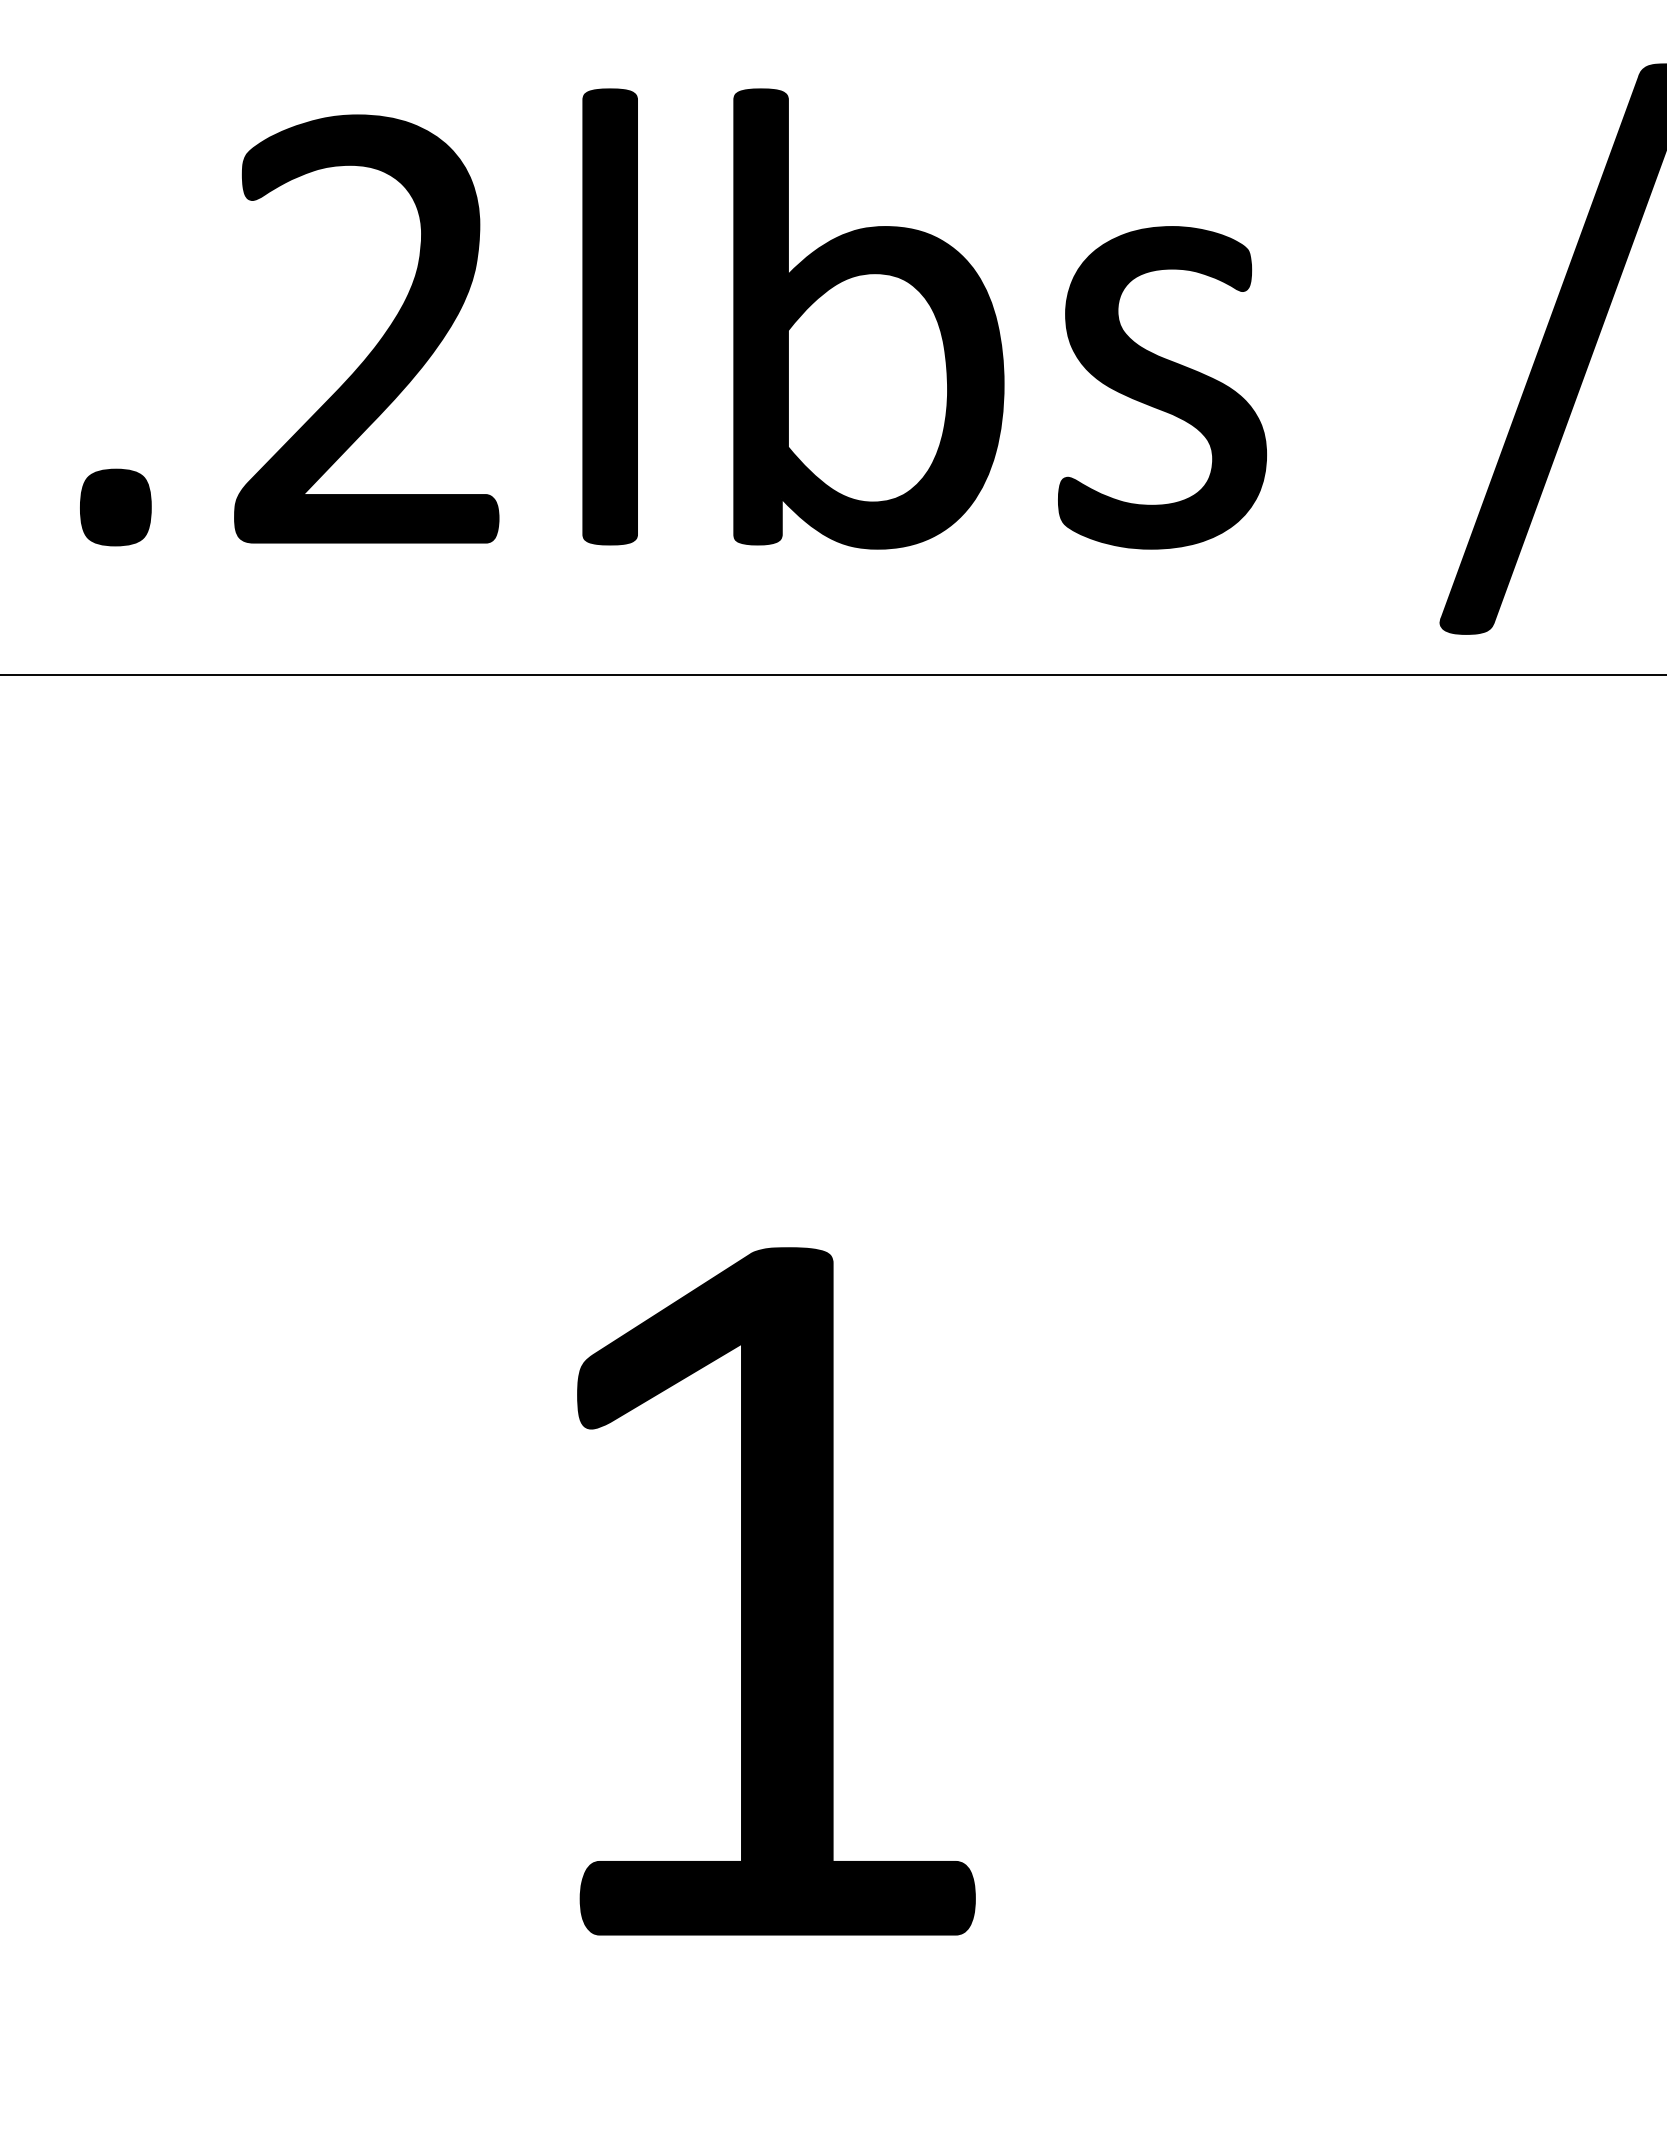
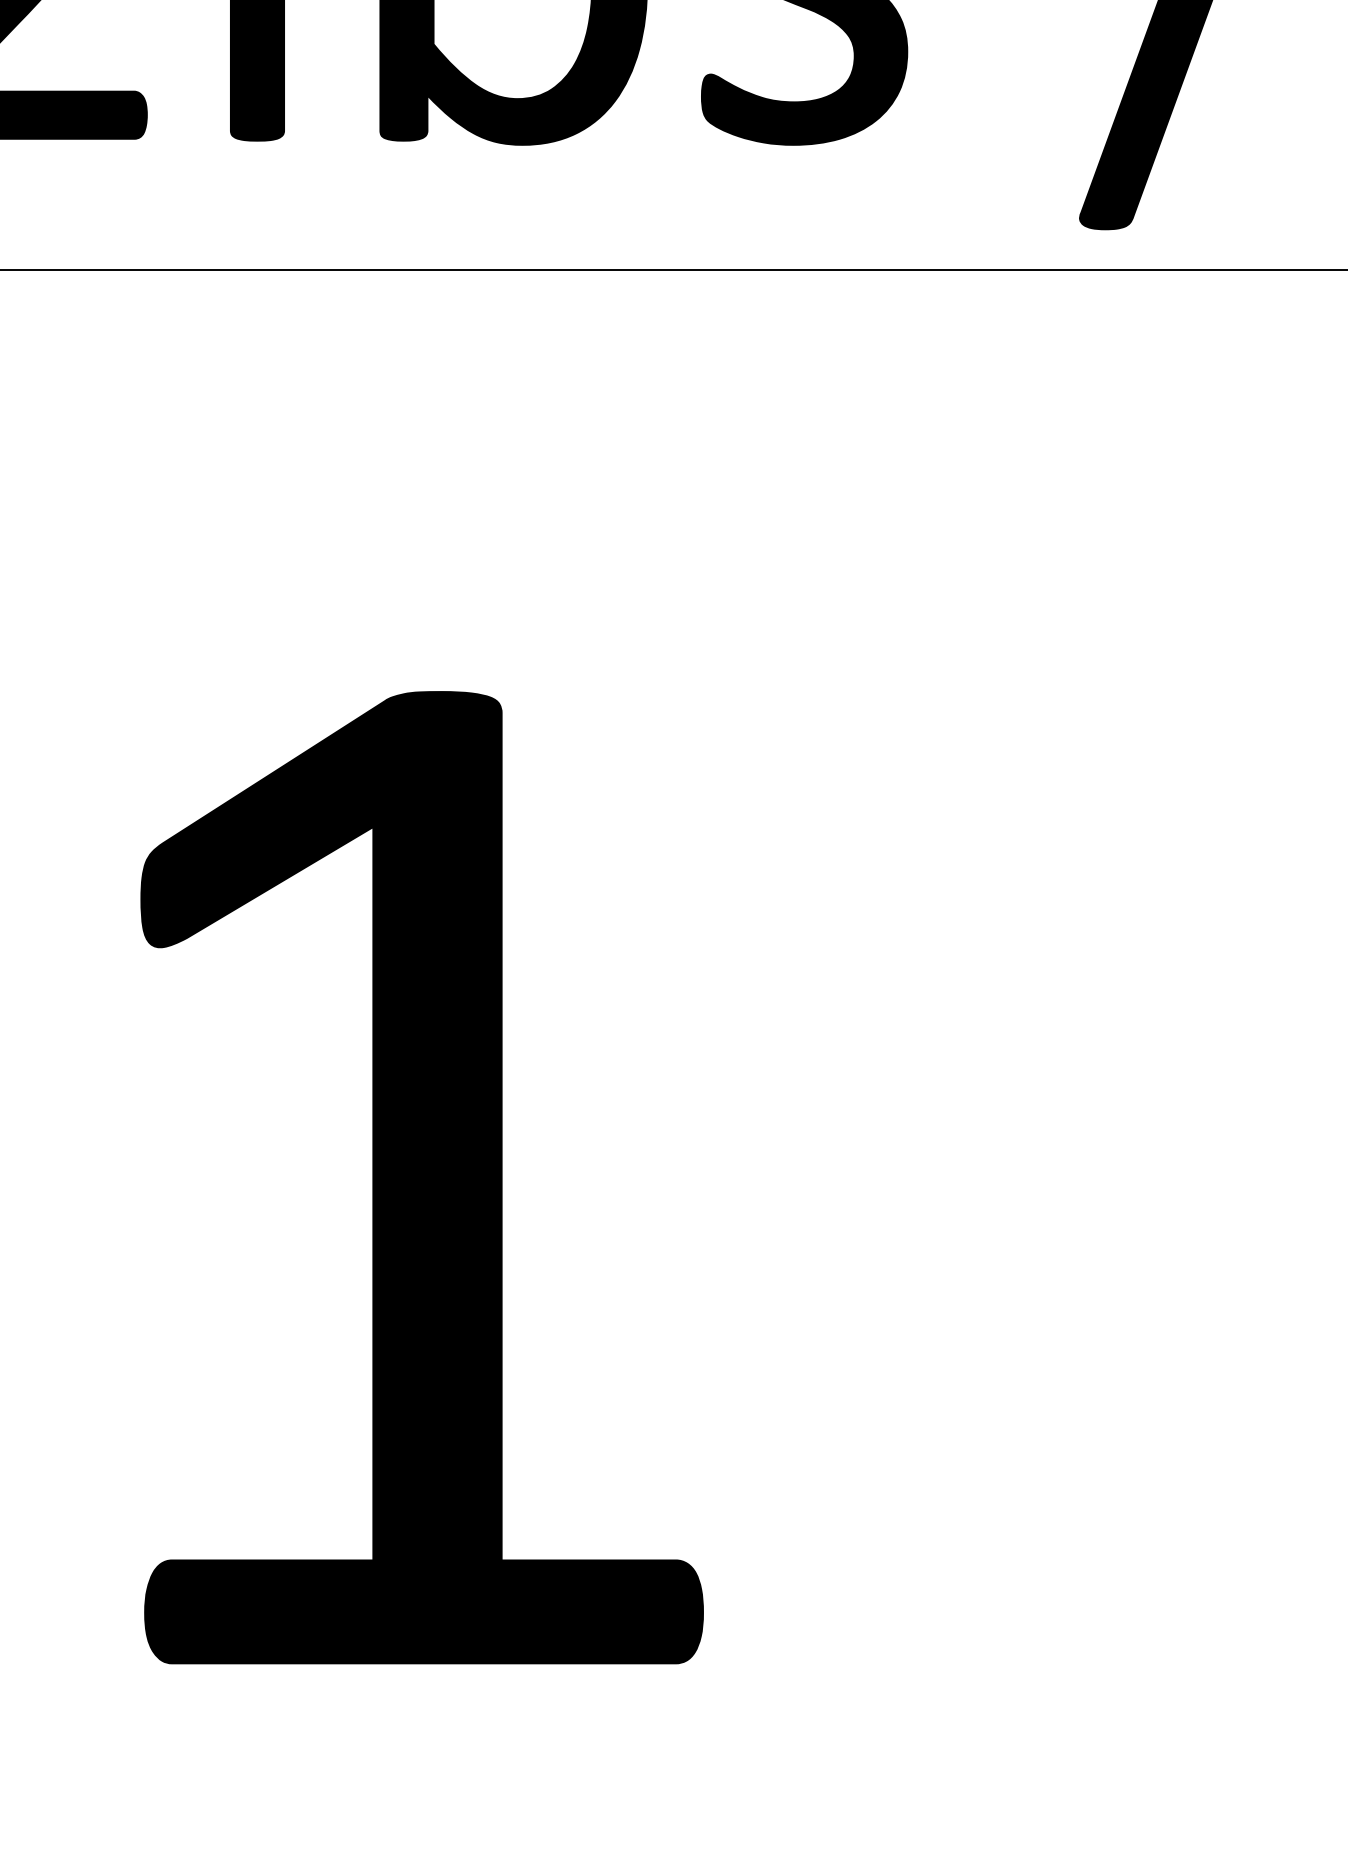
part: (776, 1591) -> (422, 1177), size x1.43

